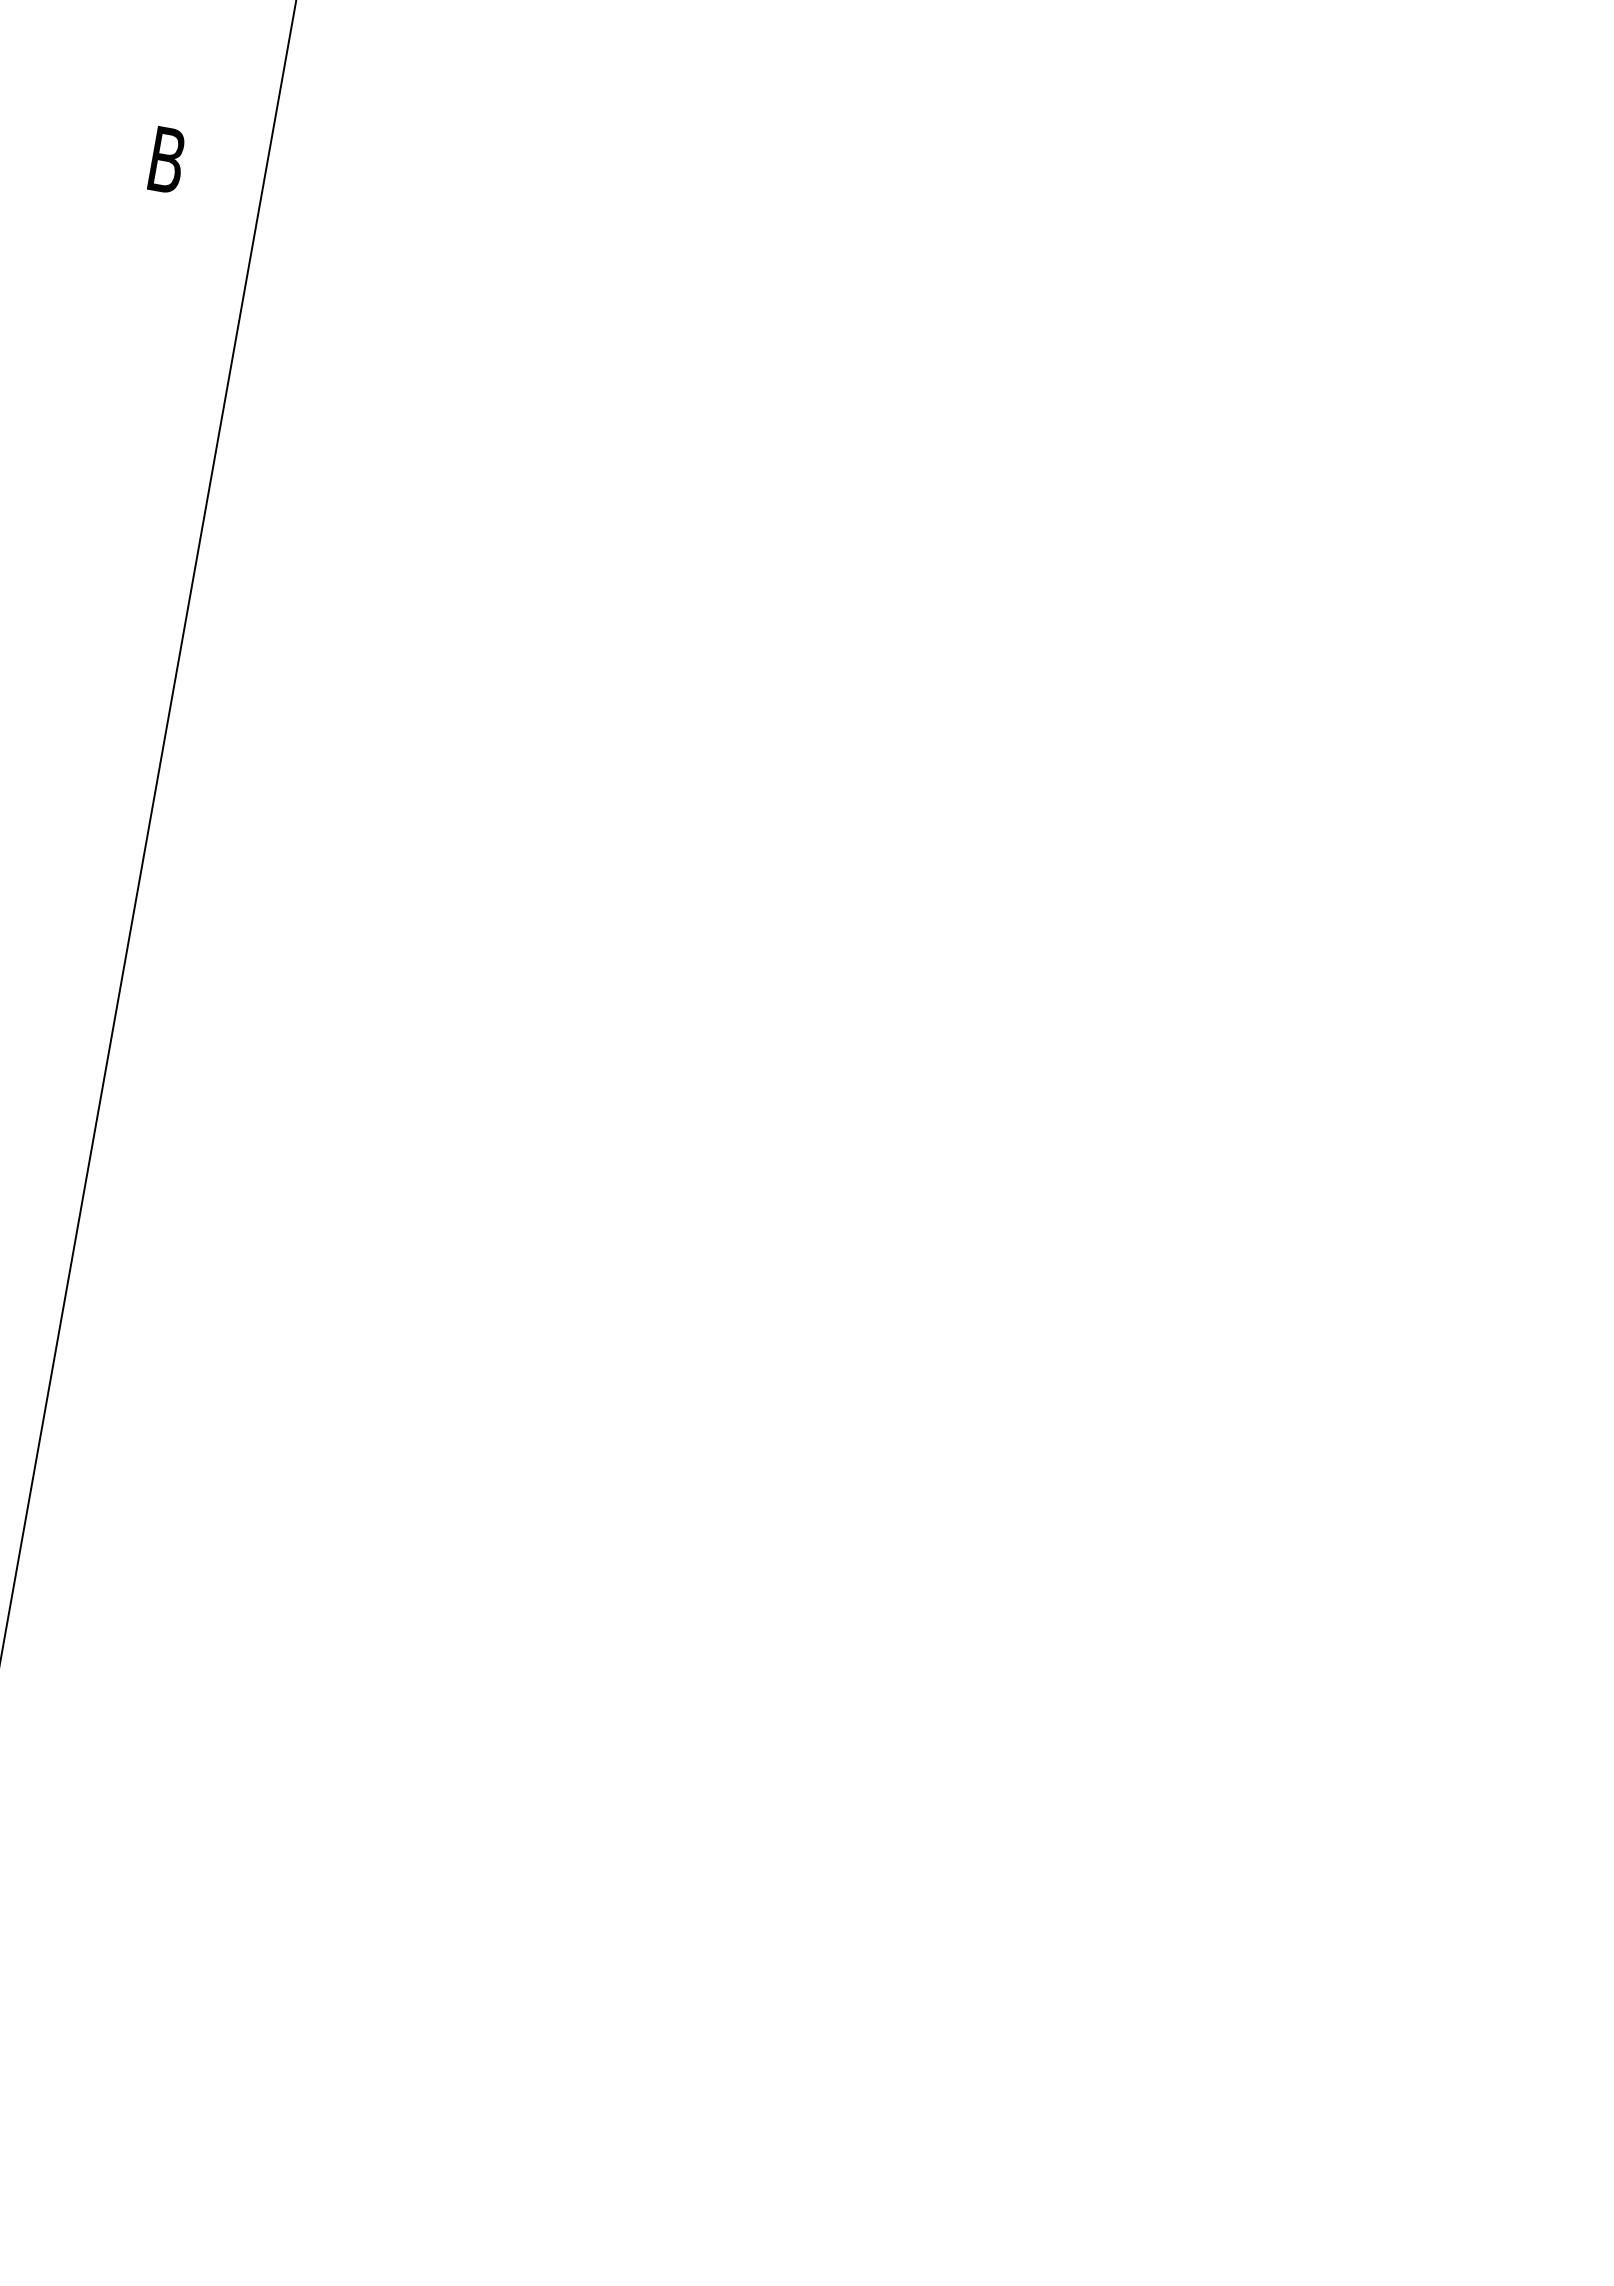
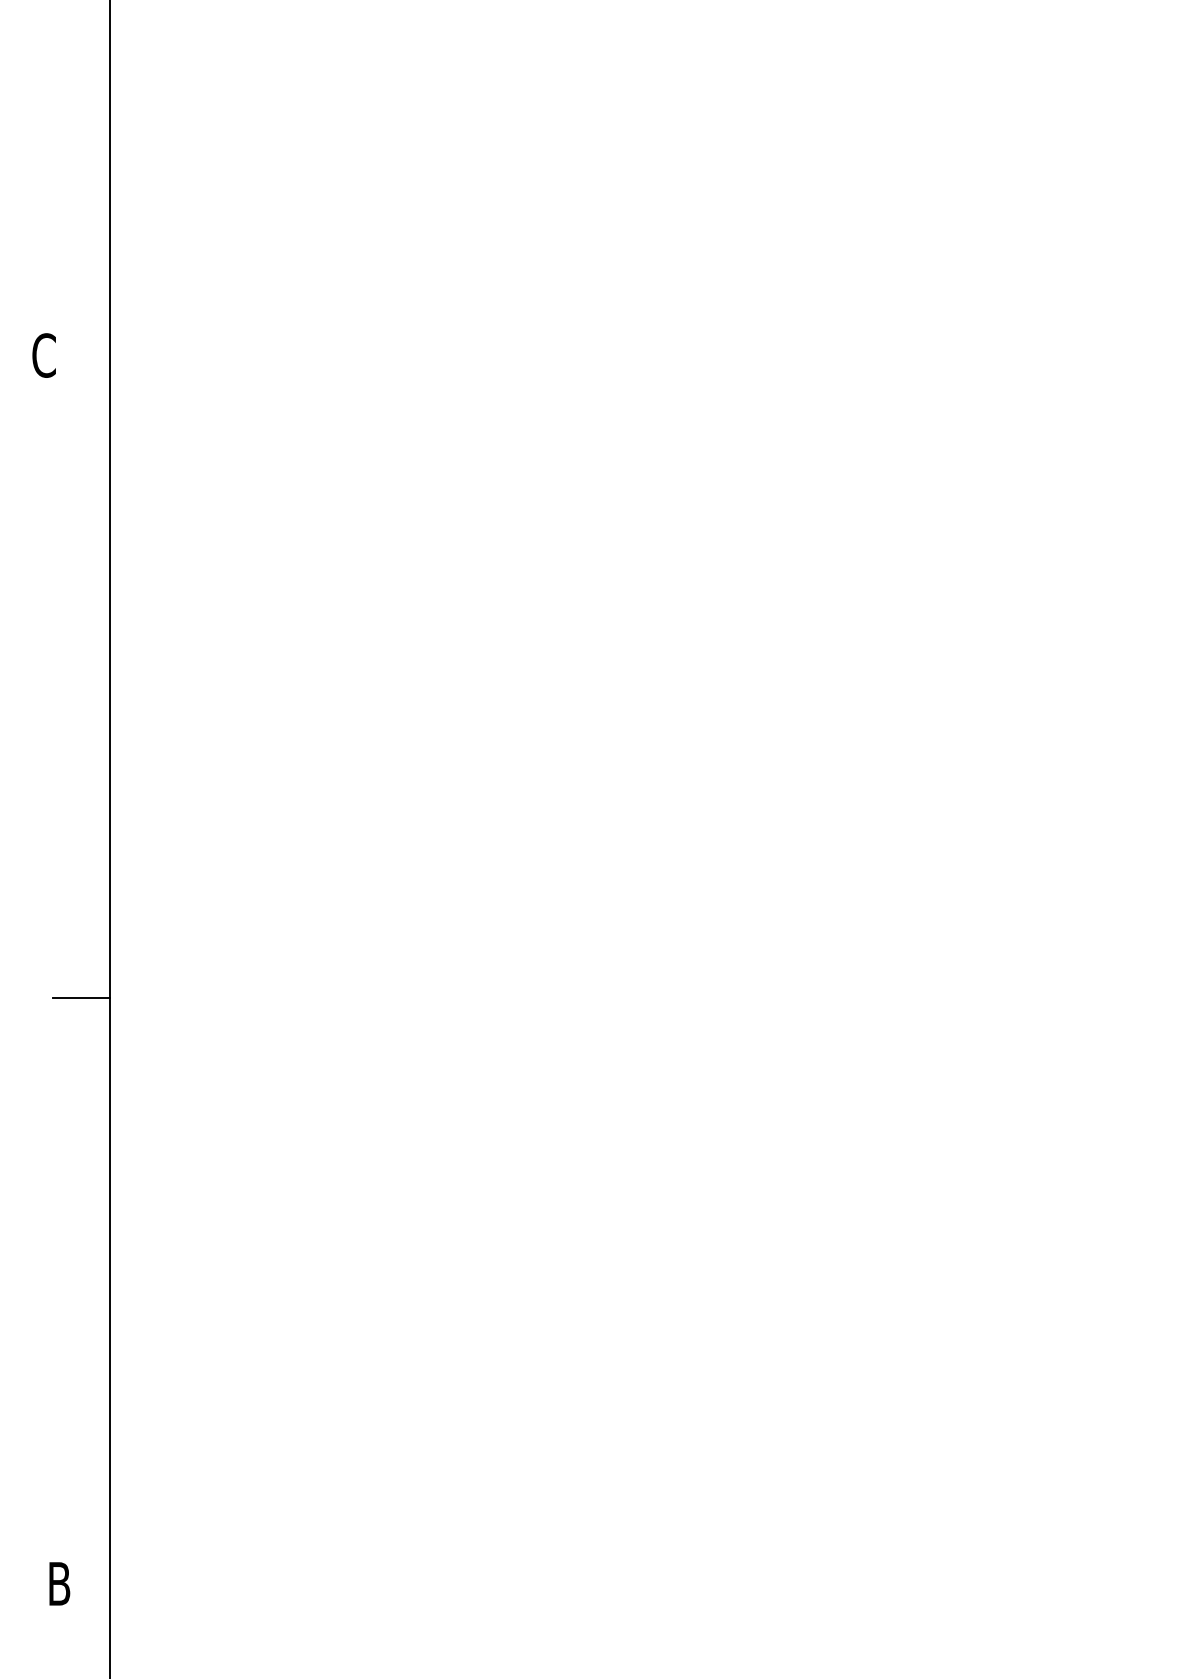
text: (166, 160) -> (43, 355), B -> C
line: (53, 1114) -> (81, 997), added

